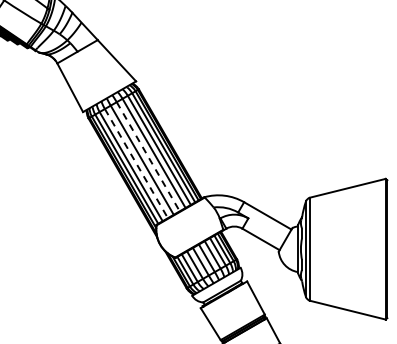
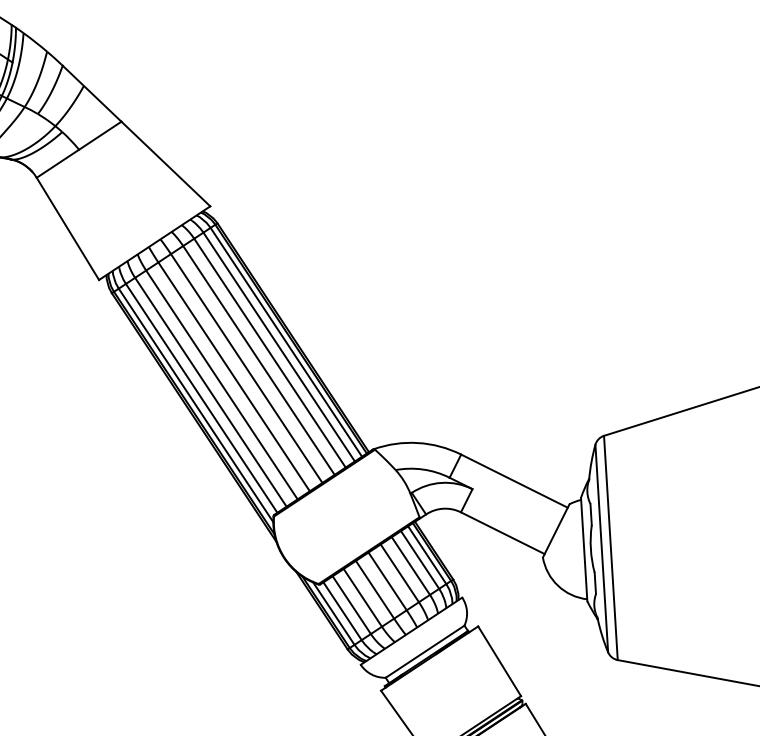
line: (148, 157) -> (247, 370), dashed -> solid
line: (136, 164) -> (222, 386), dashed -> solid

